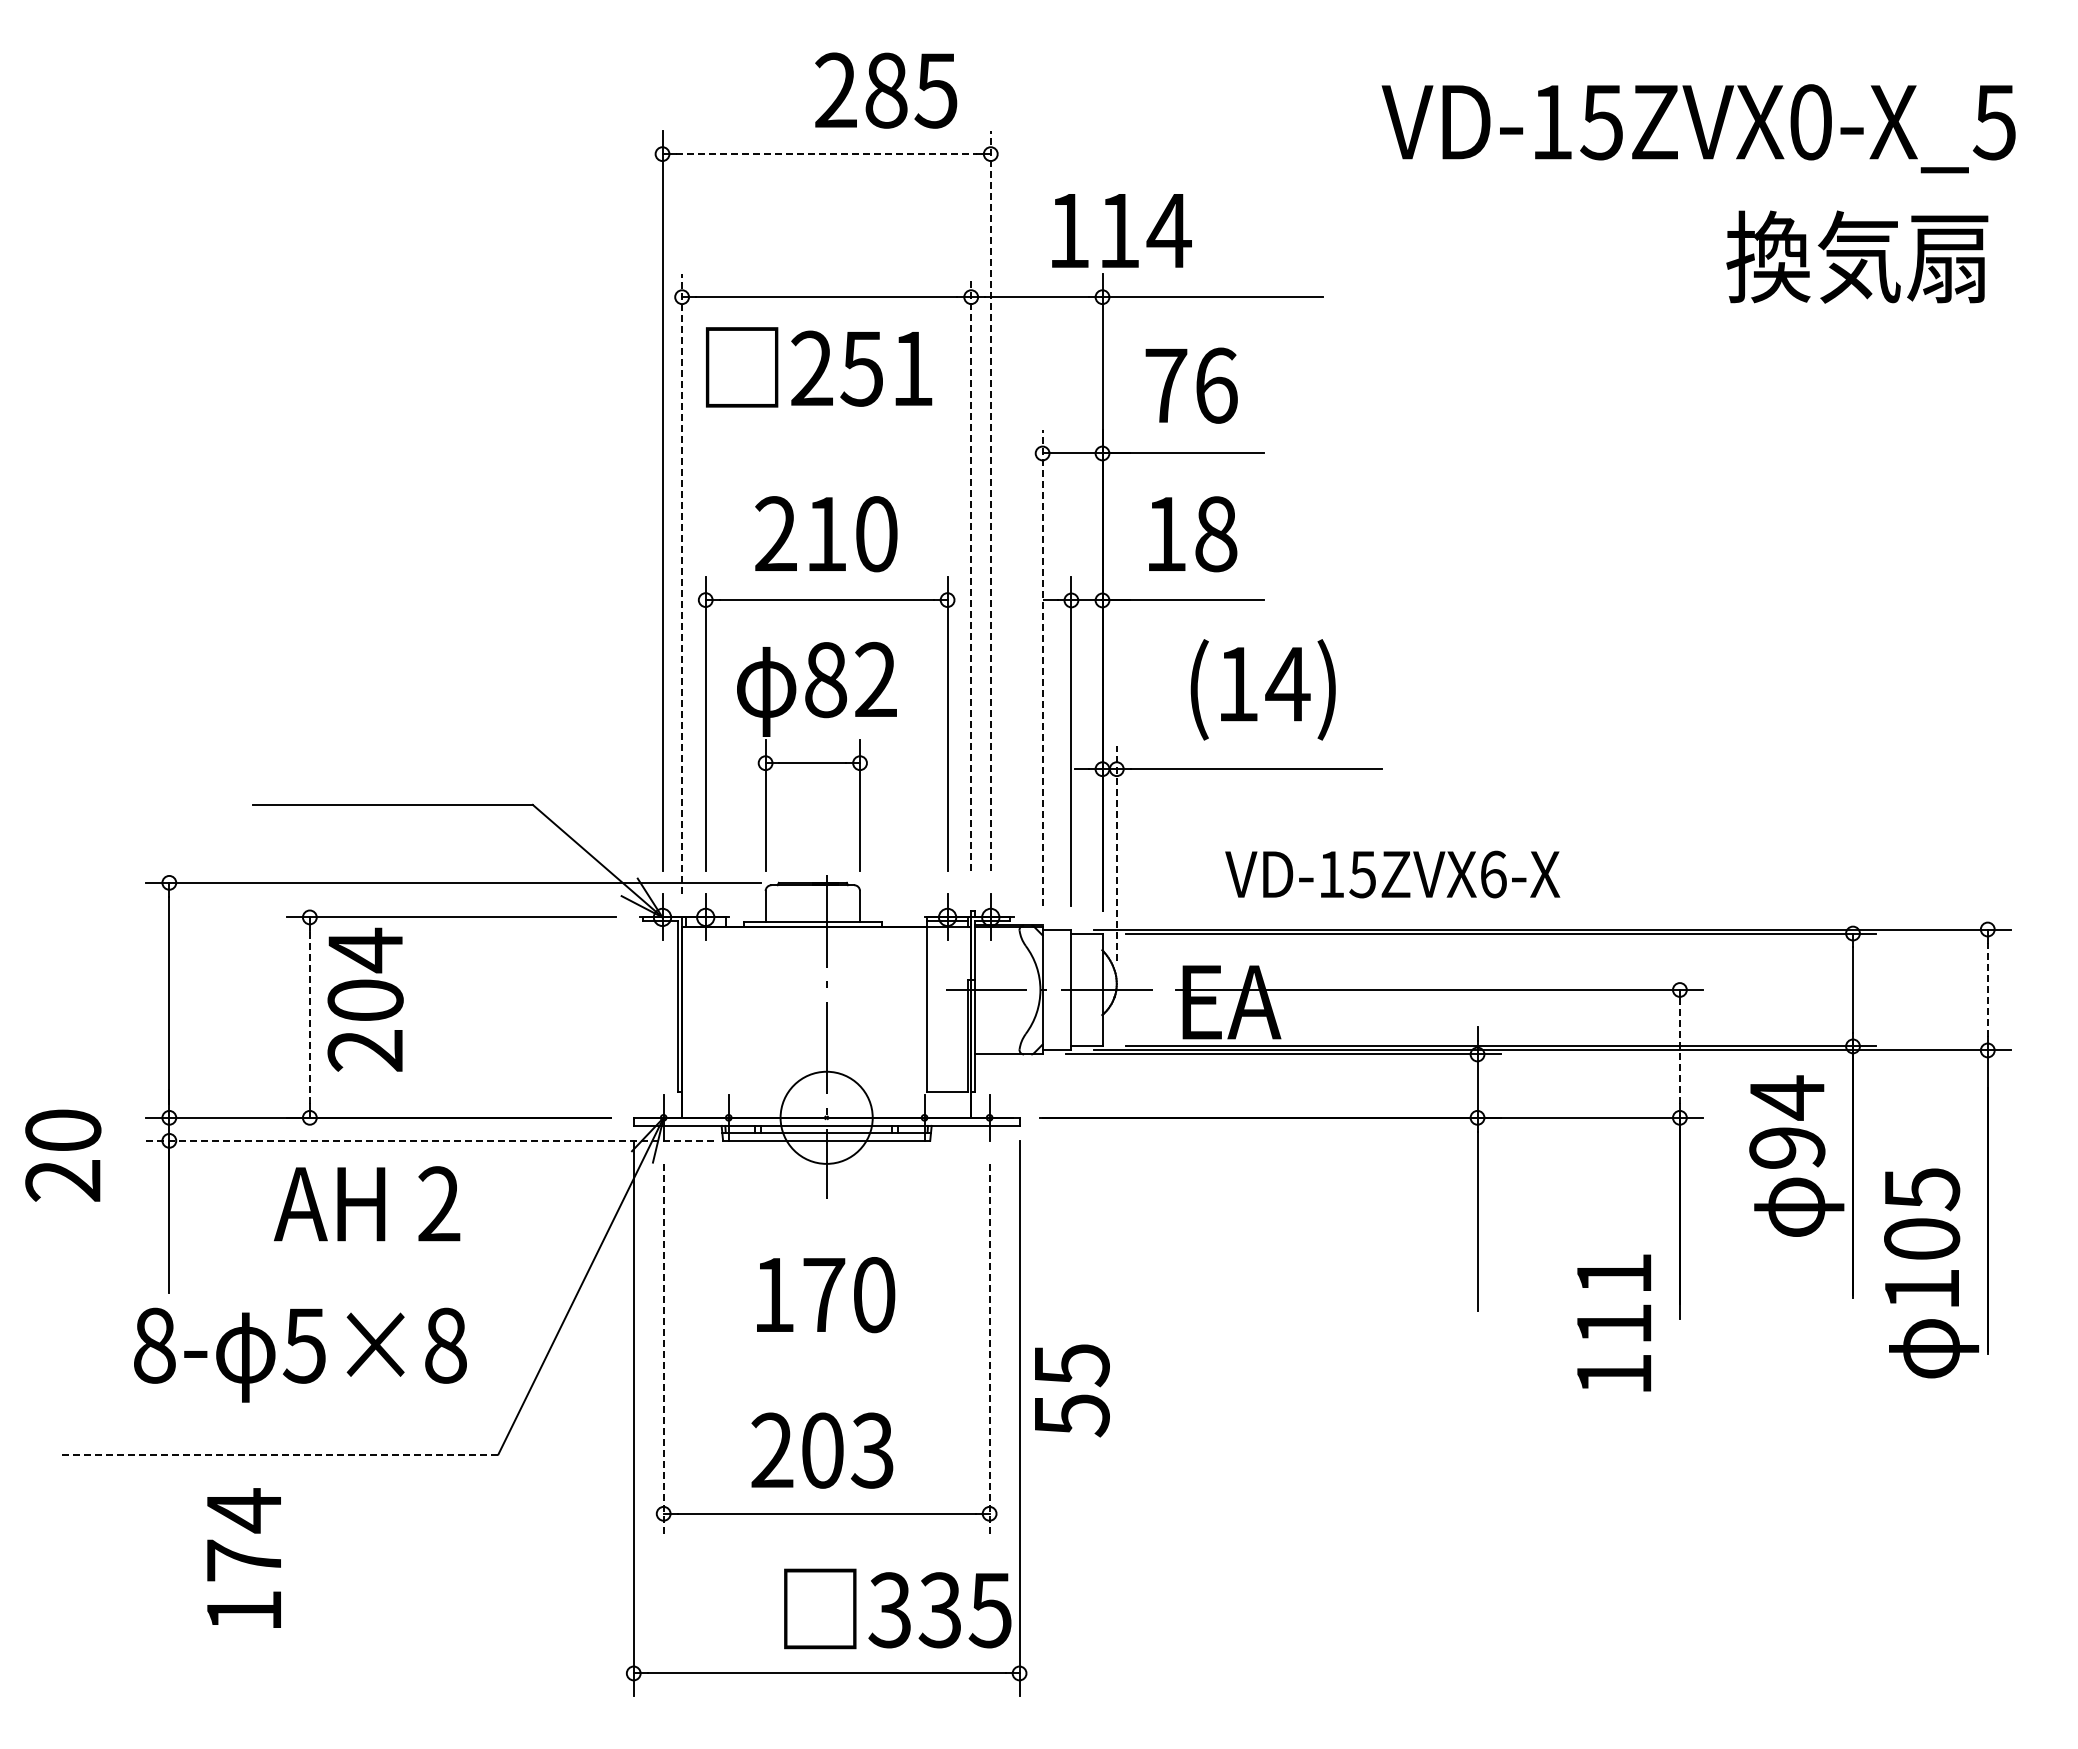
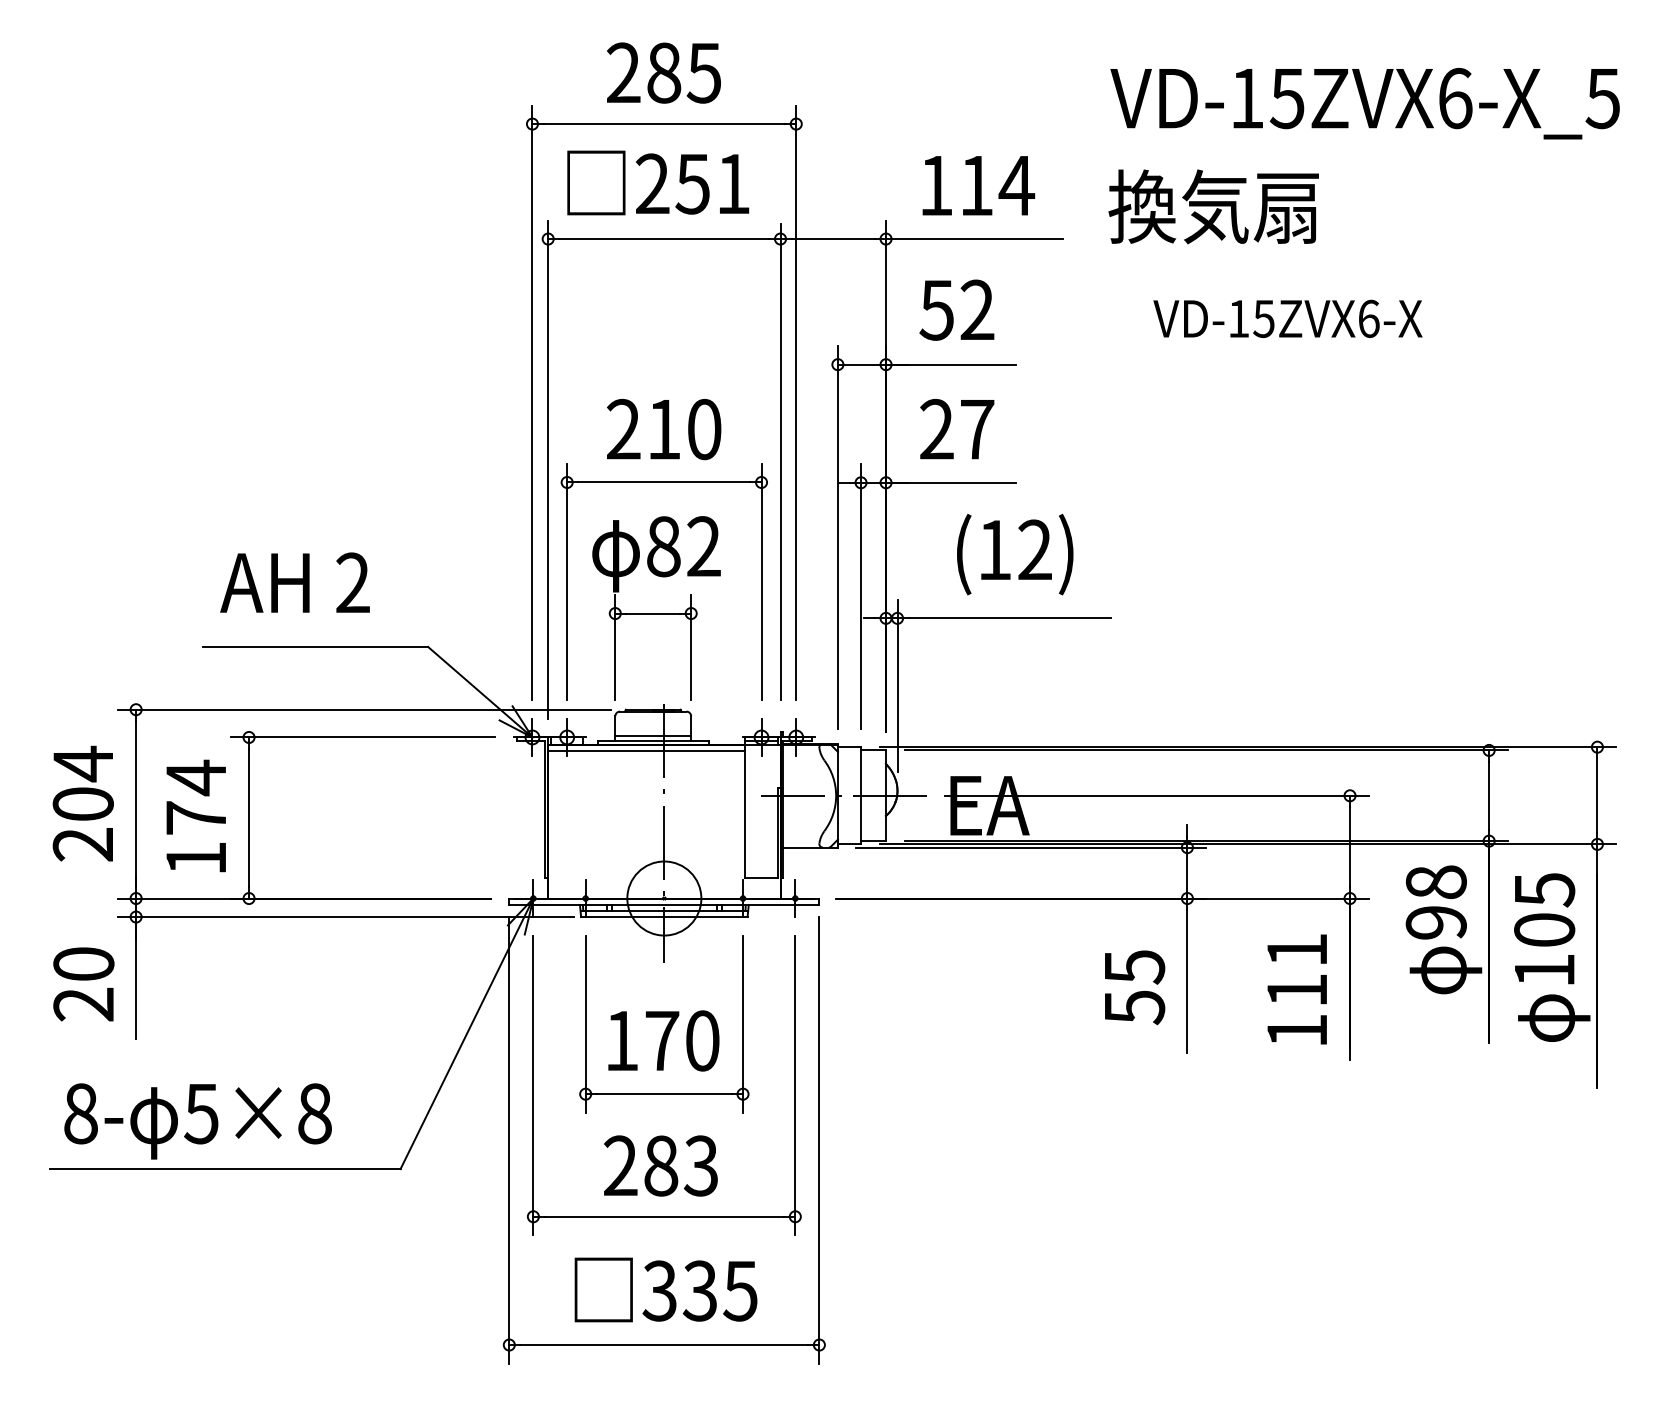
text: (886, 90) -> (664, 72), moved
text: (1811, 122) -> (1455, 98), VD-15ZVX0-X_5 -> VD-15ZVX6-X_5
line: (827, 154) -> (665, 124), dashed -> solid
text: (1121, 230) -> (978, 185), moved
text: (1857, 256) -> (1213, 206), moved
text: (819, 367) -> (658, 183), moved
text: (1190, 385) -> (956, 310), 76 -> 52
line: (990, 500) -> (796, 402), dashed -> solid
text: (1191, 534) -> (957, 429), 18 -> 27
line: (971, 574) -> (780, 461), dashed -> solid
line: (682, 583) -> (548, 469), dashed -> solid
line: (1042, 667) -> (837, 536), dashed -> solid
text: (1287, 683) -> (1034, 549), (14) -> (12)
line: (1116, 853) -> (897, 686), dashed -> solid
text: (1392, 874) -> (1287, 318), moved
line: (812, 915) -> (652, 735), added
line: (804, 934) -> (646, 751), added
line: (1987, 989) -> (1597, 795), dashed -> solid
text: (365, 999) -> (83, 803), moved
line: (309, 1017) -> (248, 817), dashed -> solid
line: (1679, 1053) -> (1349, 846), dashed -> solid
text: (1787, 1097) -> (1436, 882), 94 -> 98
line: (429, 1140) -> (345, 916), dashed -> solid
text: (63, 1155) -> (84, 984), moved
text: (367, 1203) -> (295, 582), moved
text: (1931, 1273) -> (1552, 957), moved
text: (1614, 1322) -> (1297, 989), moved
line: (663, 1350) -> (533, 1085), dashed -> solid
line: (989, 1350) -> (795, 1085), dashed -> solid
text: (300, 1354) -> (198, 1120), moved
part: (826, 1360) -> (664, 1093), added
text: (1072, 1390) -> (1135, 987), moved
text: (822, 1450) -> (661, 1165), 203 -> 283
line: (280, 1454) -> (225, 1169), dashed -> solid
text: (243, 1557) -> (195, 815), moved
text: (897, 1608) -> (665, 1289), moved

